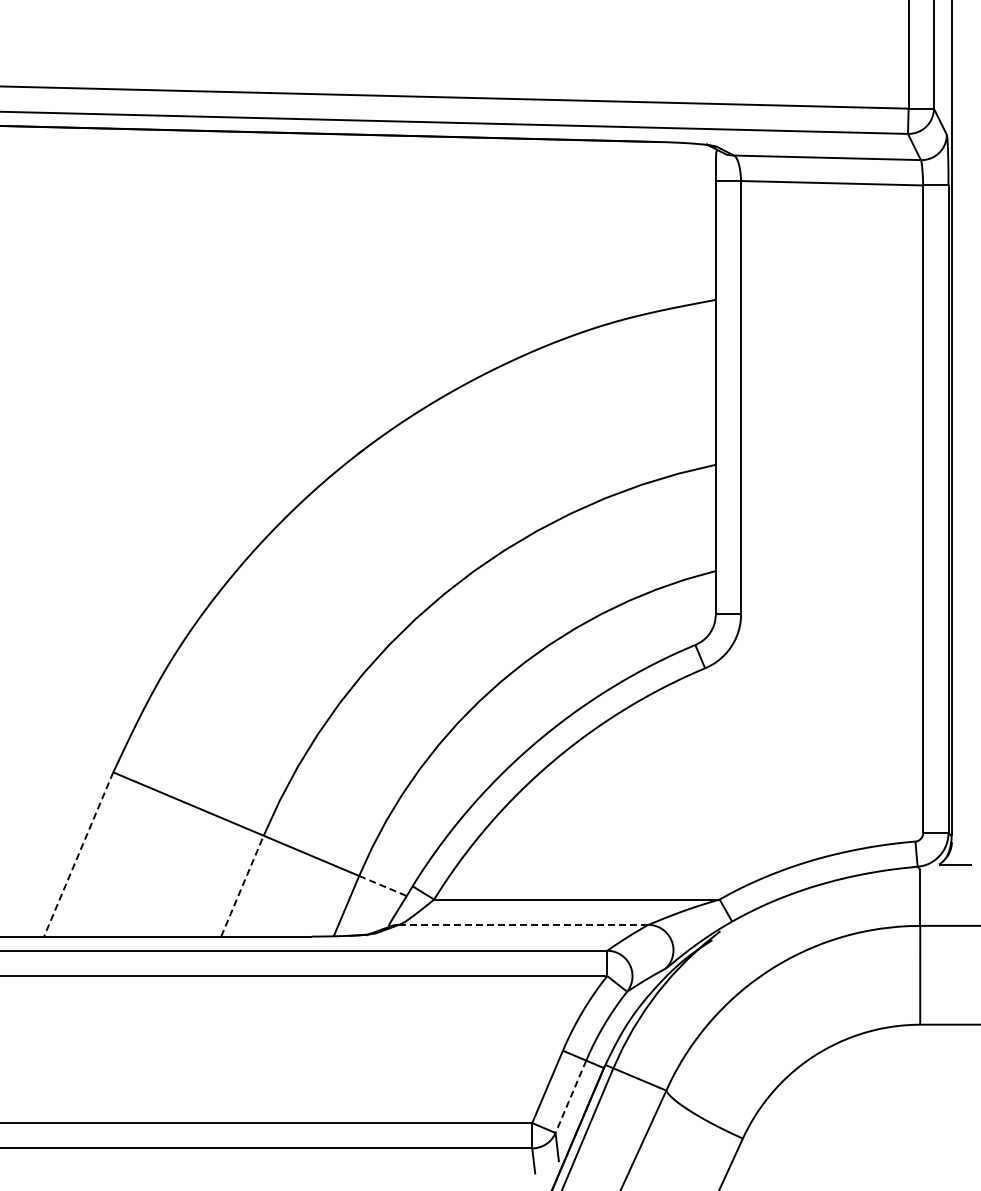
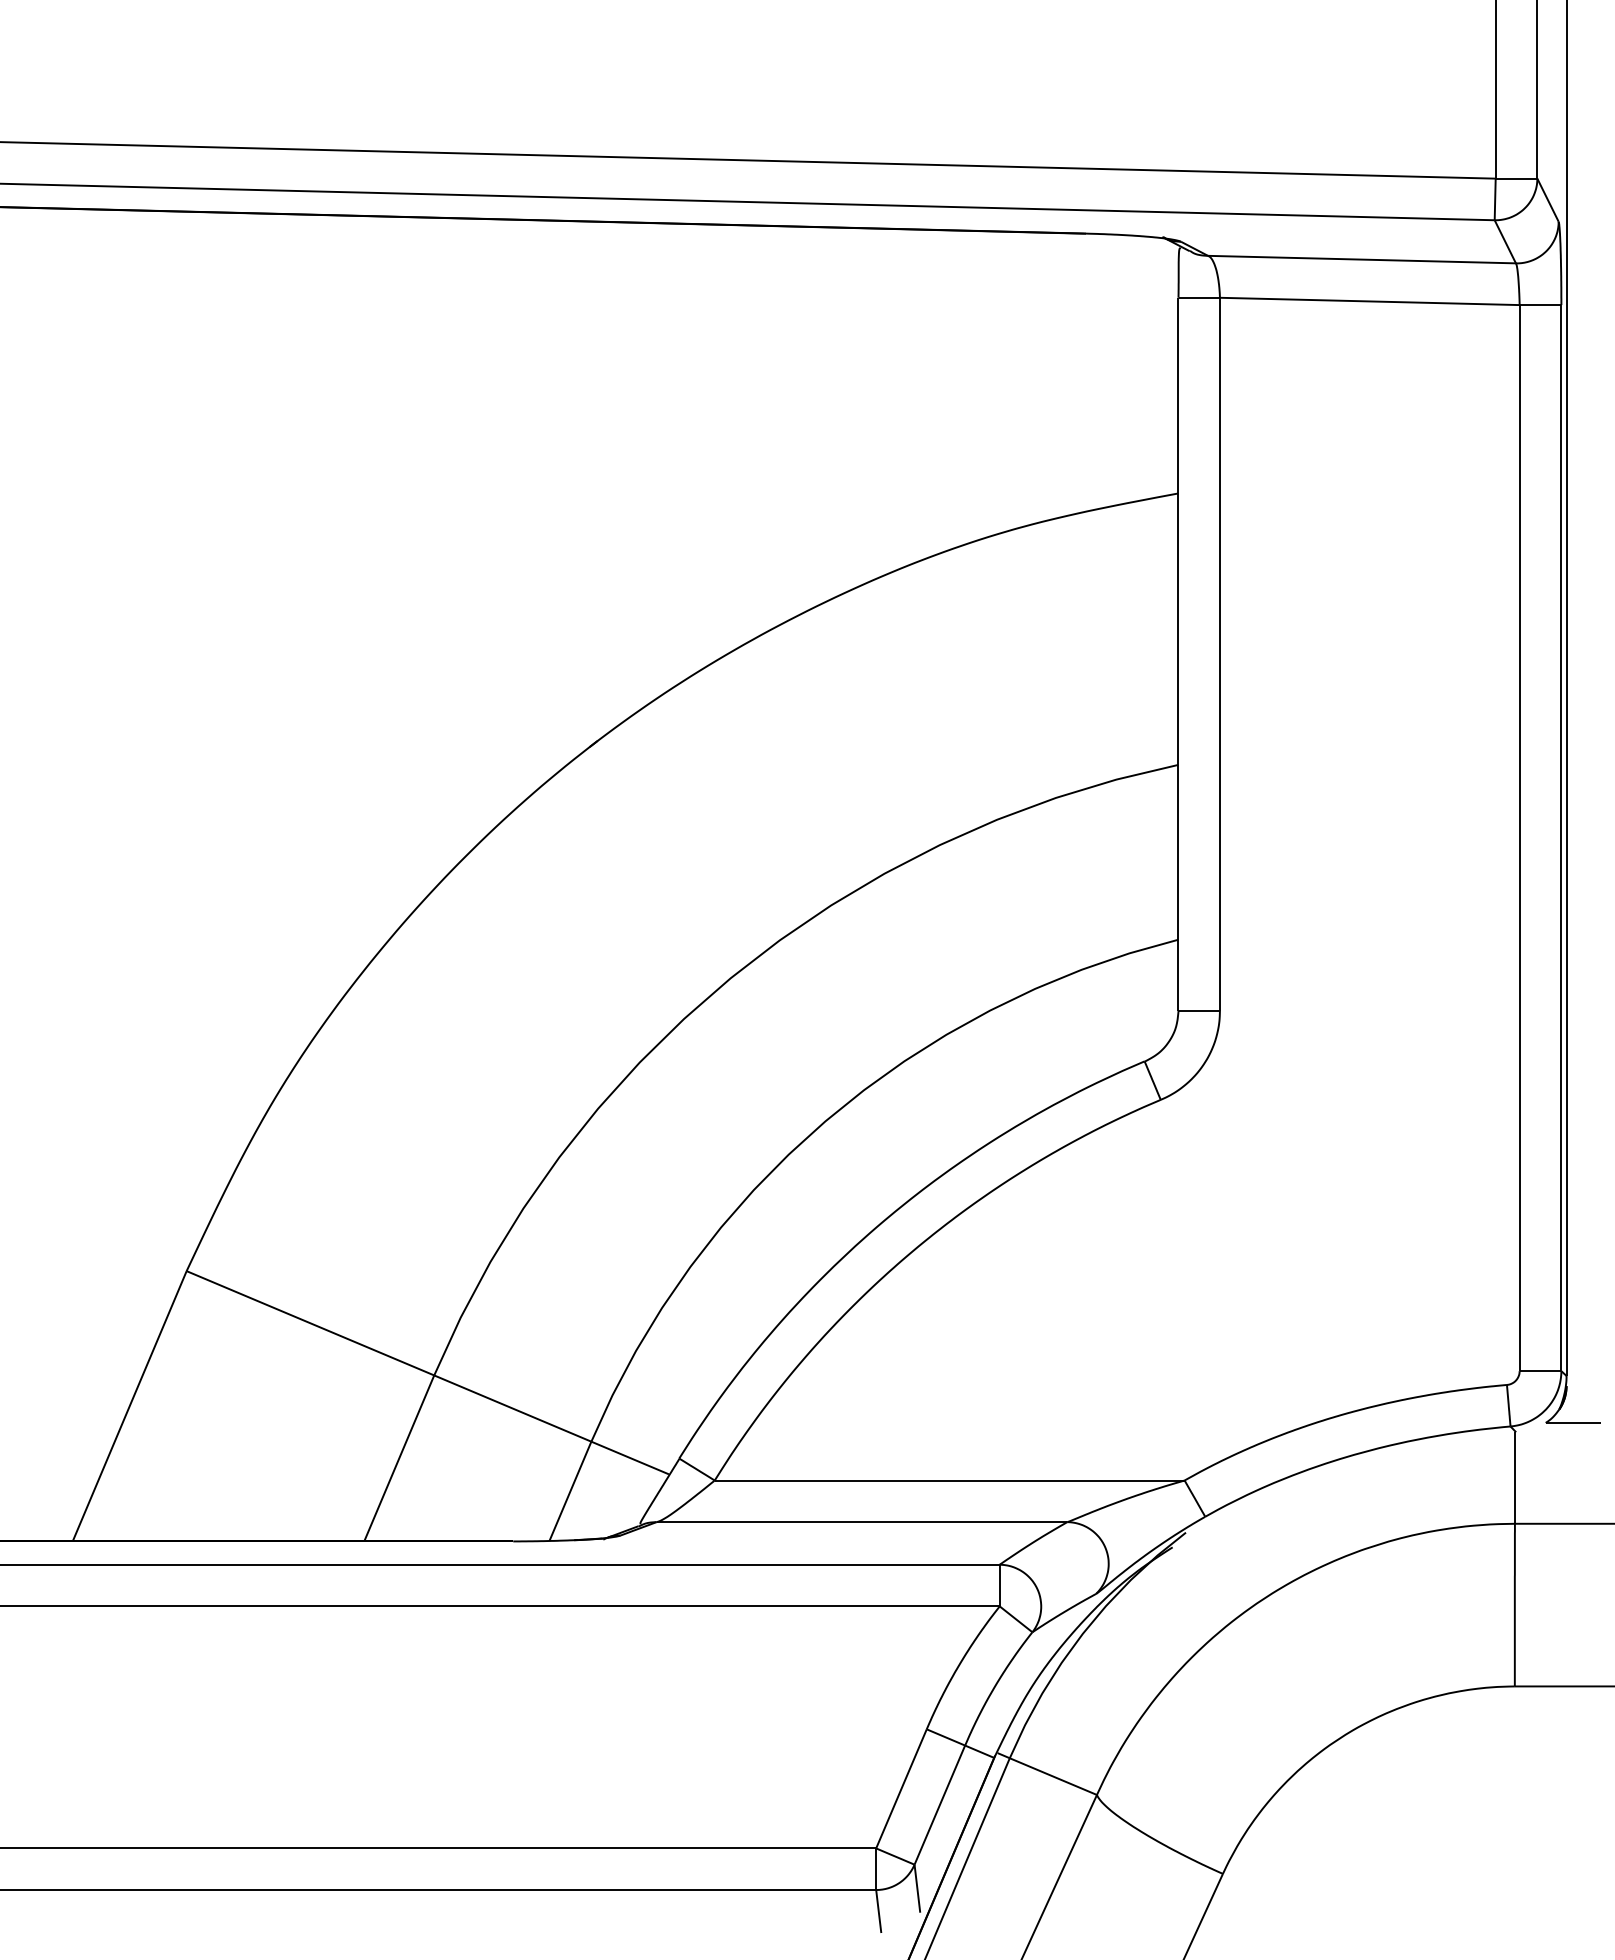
line: (78, 854) -> (129, 1406), dashed -> solid
line: (382, 885) -> (629, 1457), dashed -> solid
line: (242, 886) -> (399, 1458), dashed -> solid
line: (523, 924) -> (861, 1521), dashed -> solid
line: (570, 1097) -> (939, 1806), dashed -> solid

